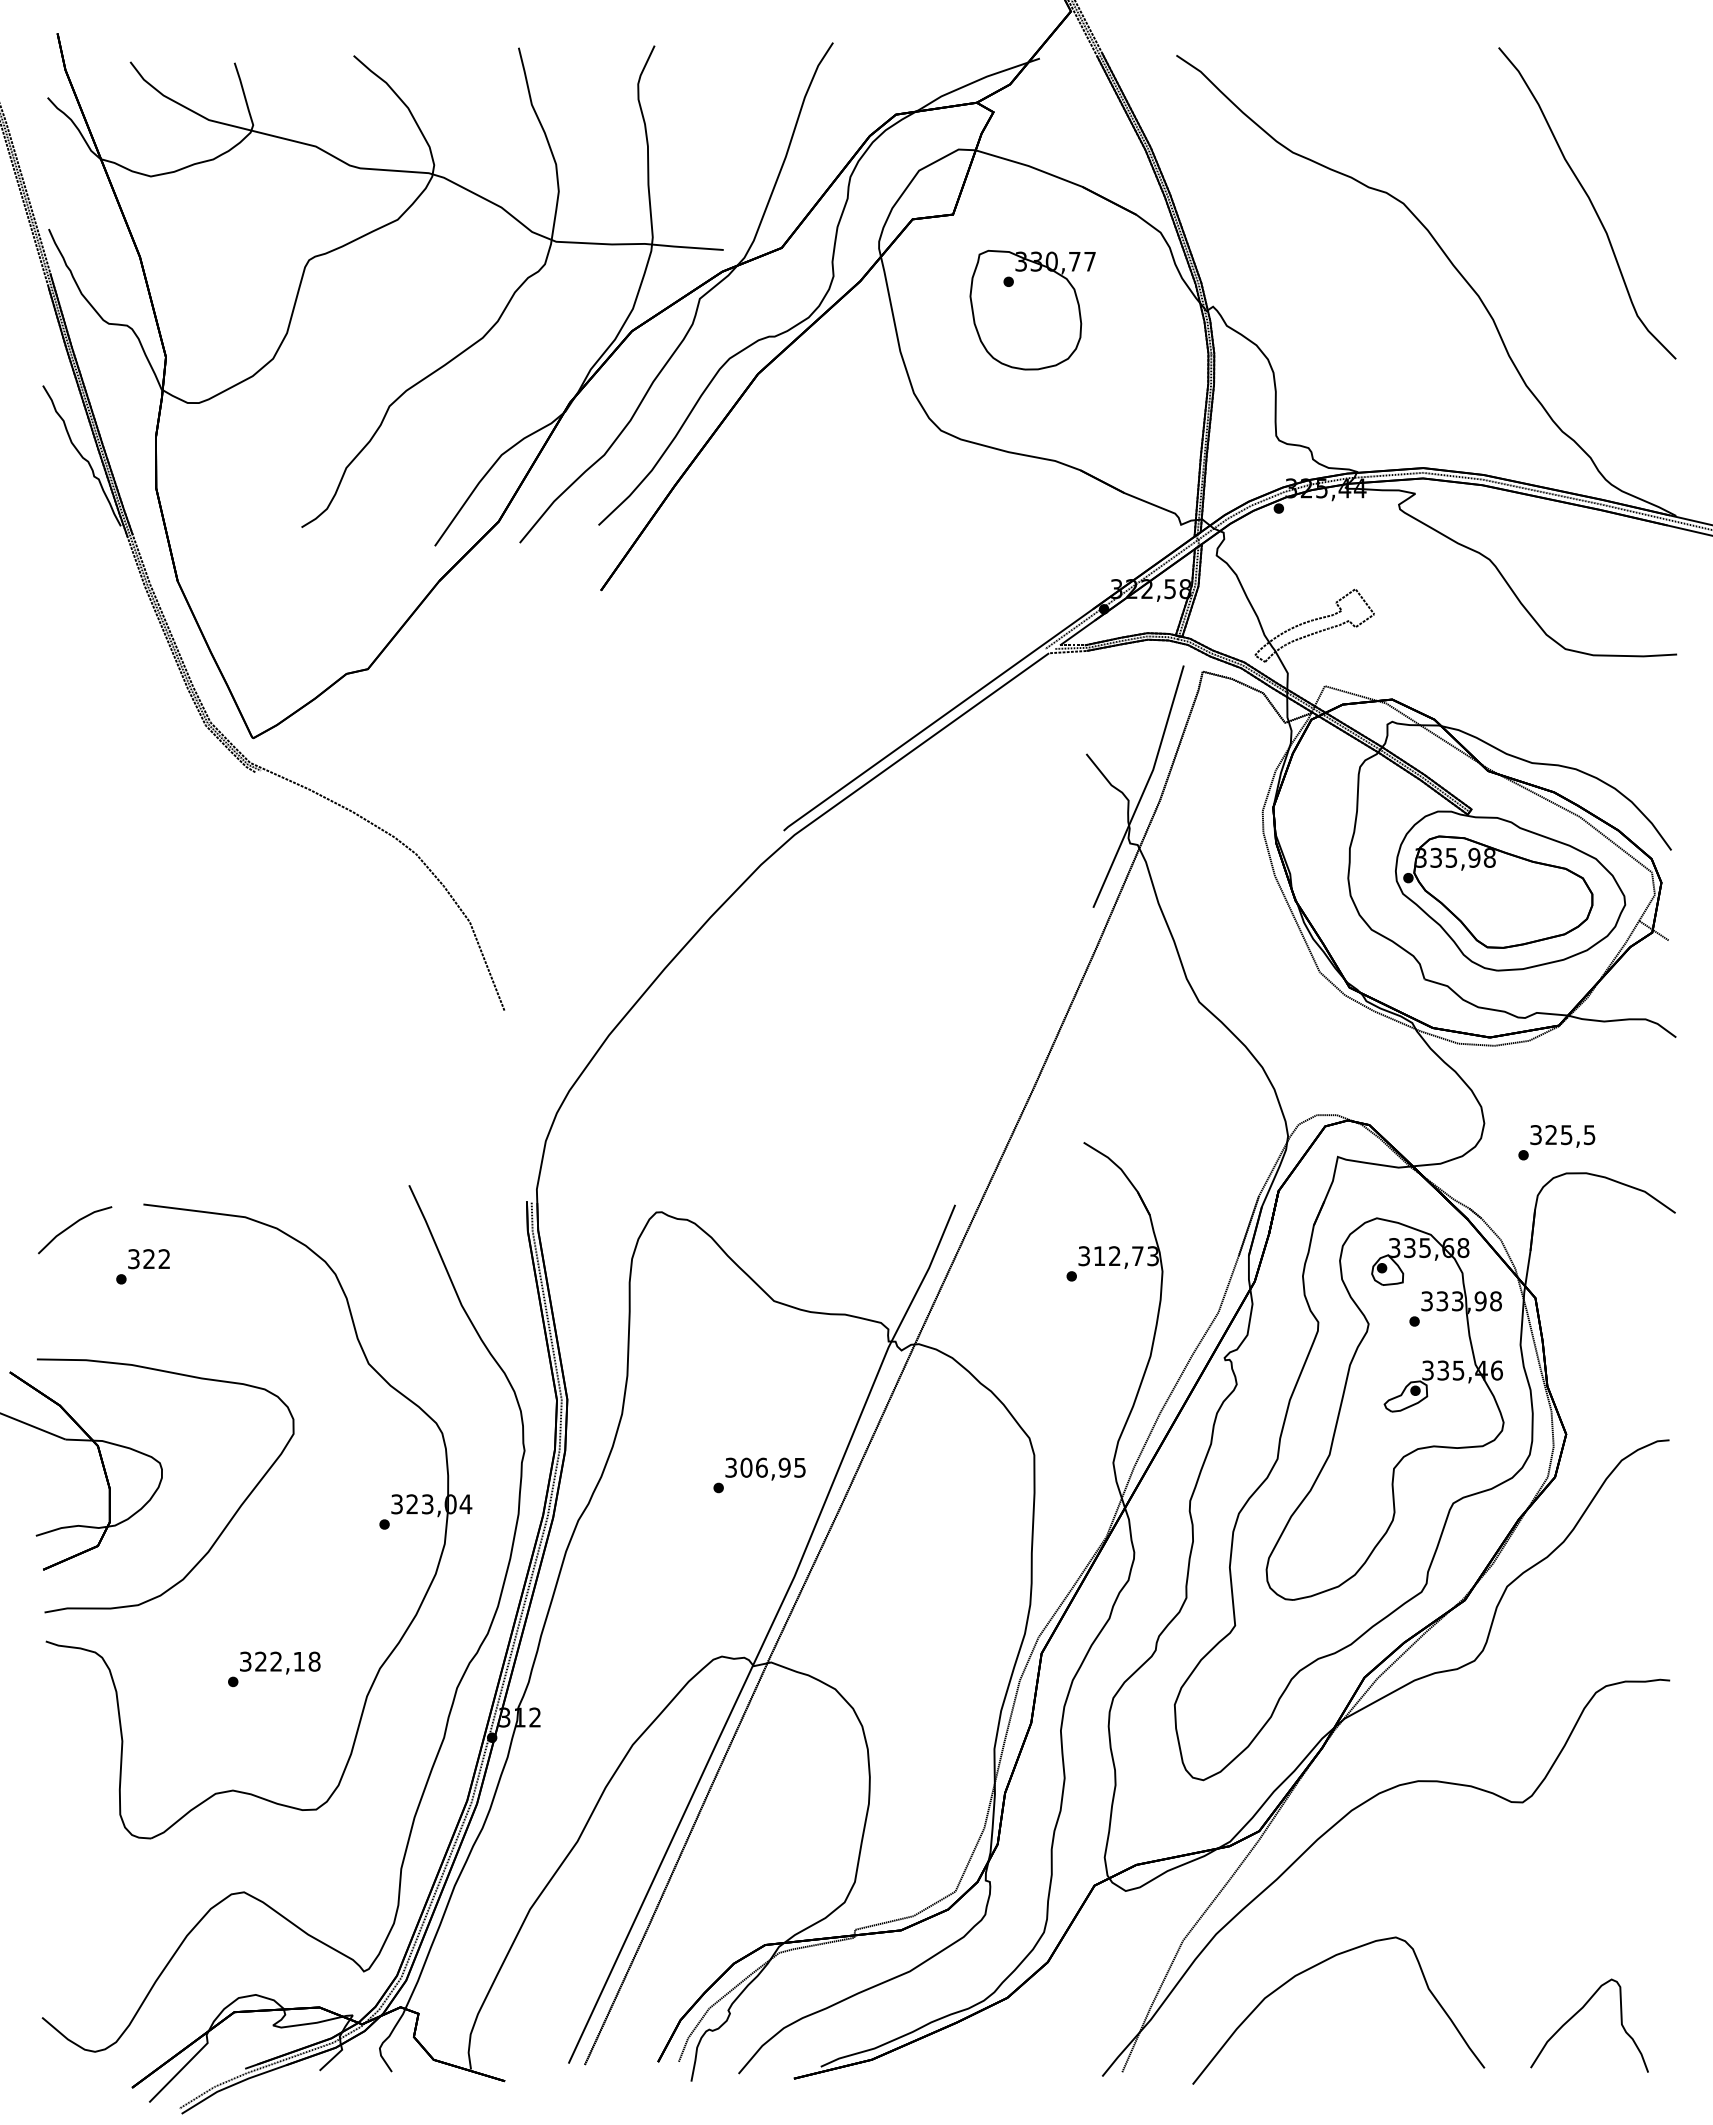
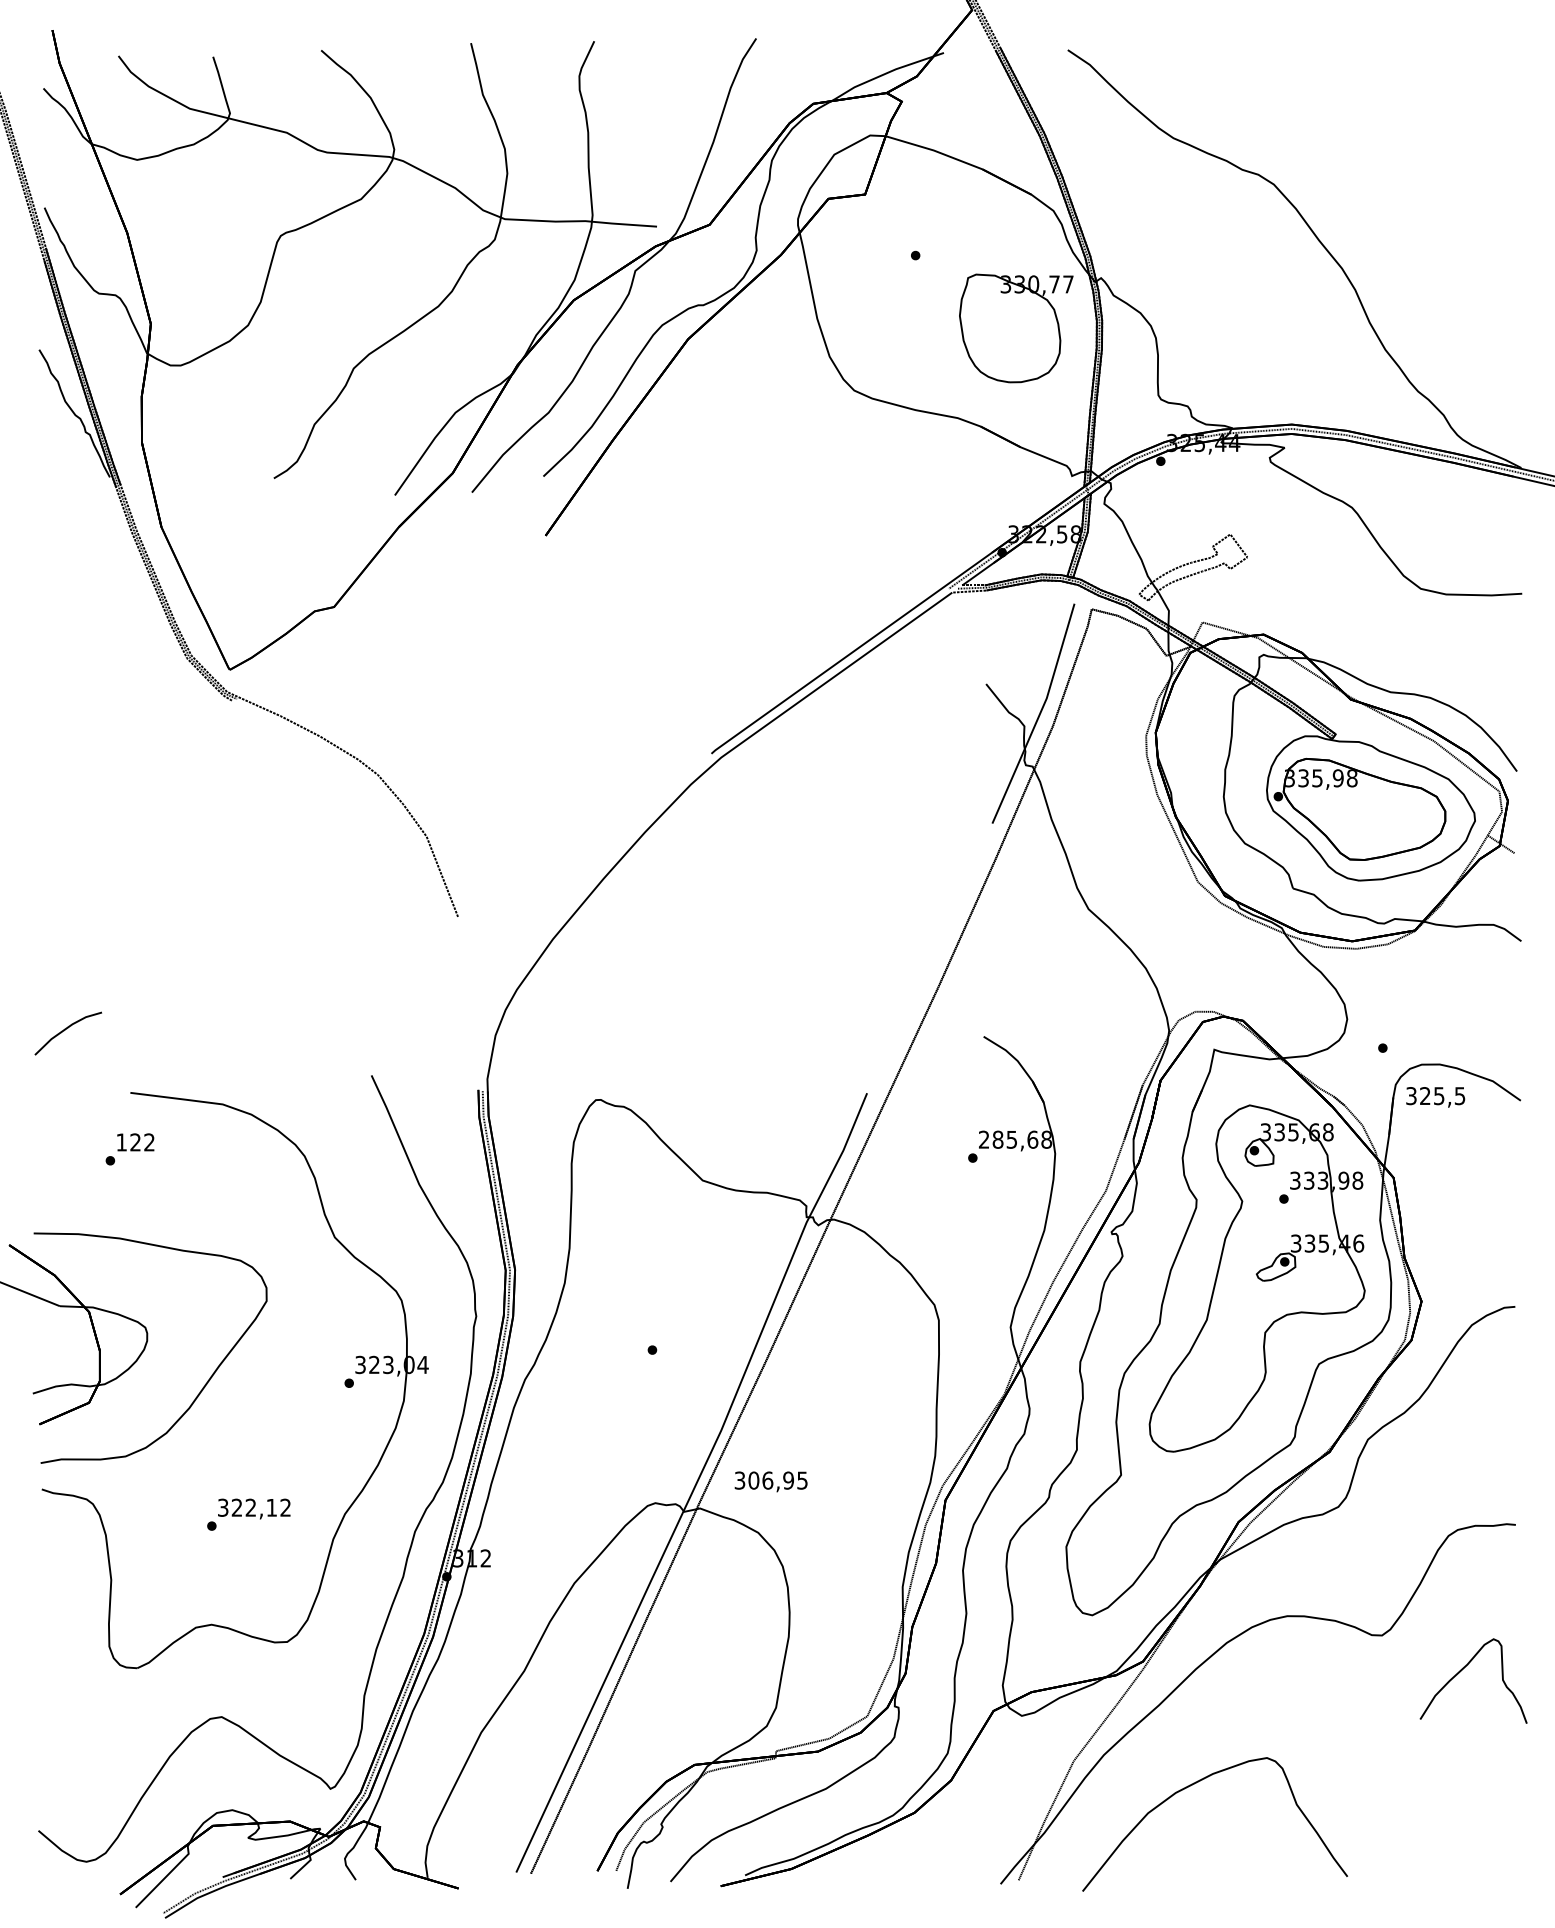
curve: (1589, 201) -> (1442, 182), removed
part: (1032, 309) -> (1016, 327), moved
text: (1562, 1136) -> (1435, 1097), moved
line: (72, 1226) -> (66, 1030), moved
text: (1118, 1256) -> (1015, 1140), 312,73 -> 285,68
text: (133, 1259) -> (121, 1142), 322 -> 122
text: (765, 1468) -> (771, 1481), moved
text: (314, 1661) -> (285, 1507), 322,18 -> 322,12
curve: (1577, 2013) -> (1462, 1670), moved

